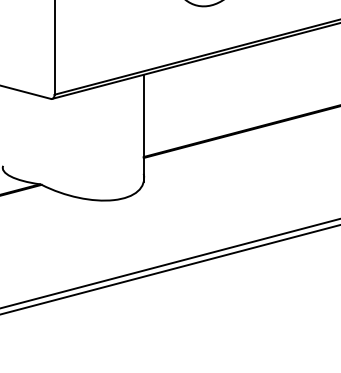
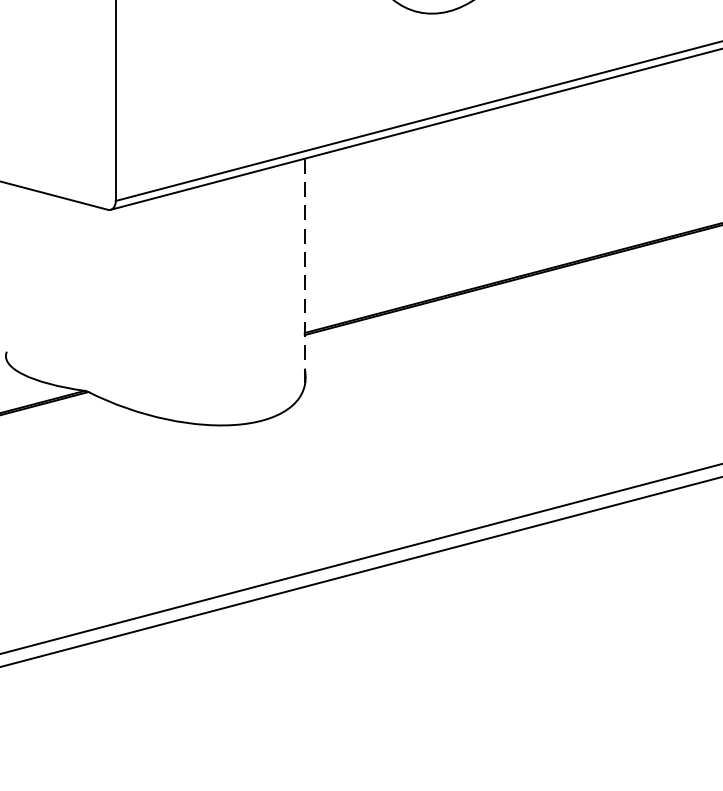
line: (143, 128) -> (304, 272), solid -> dashed

